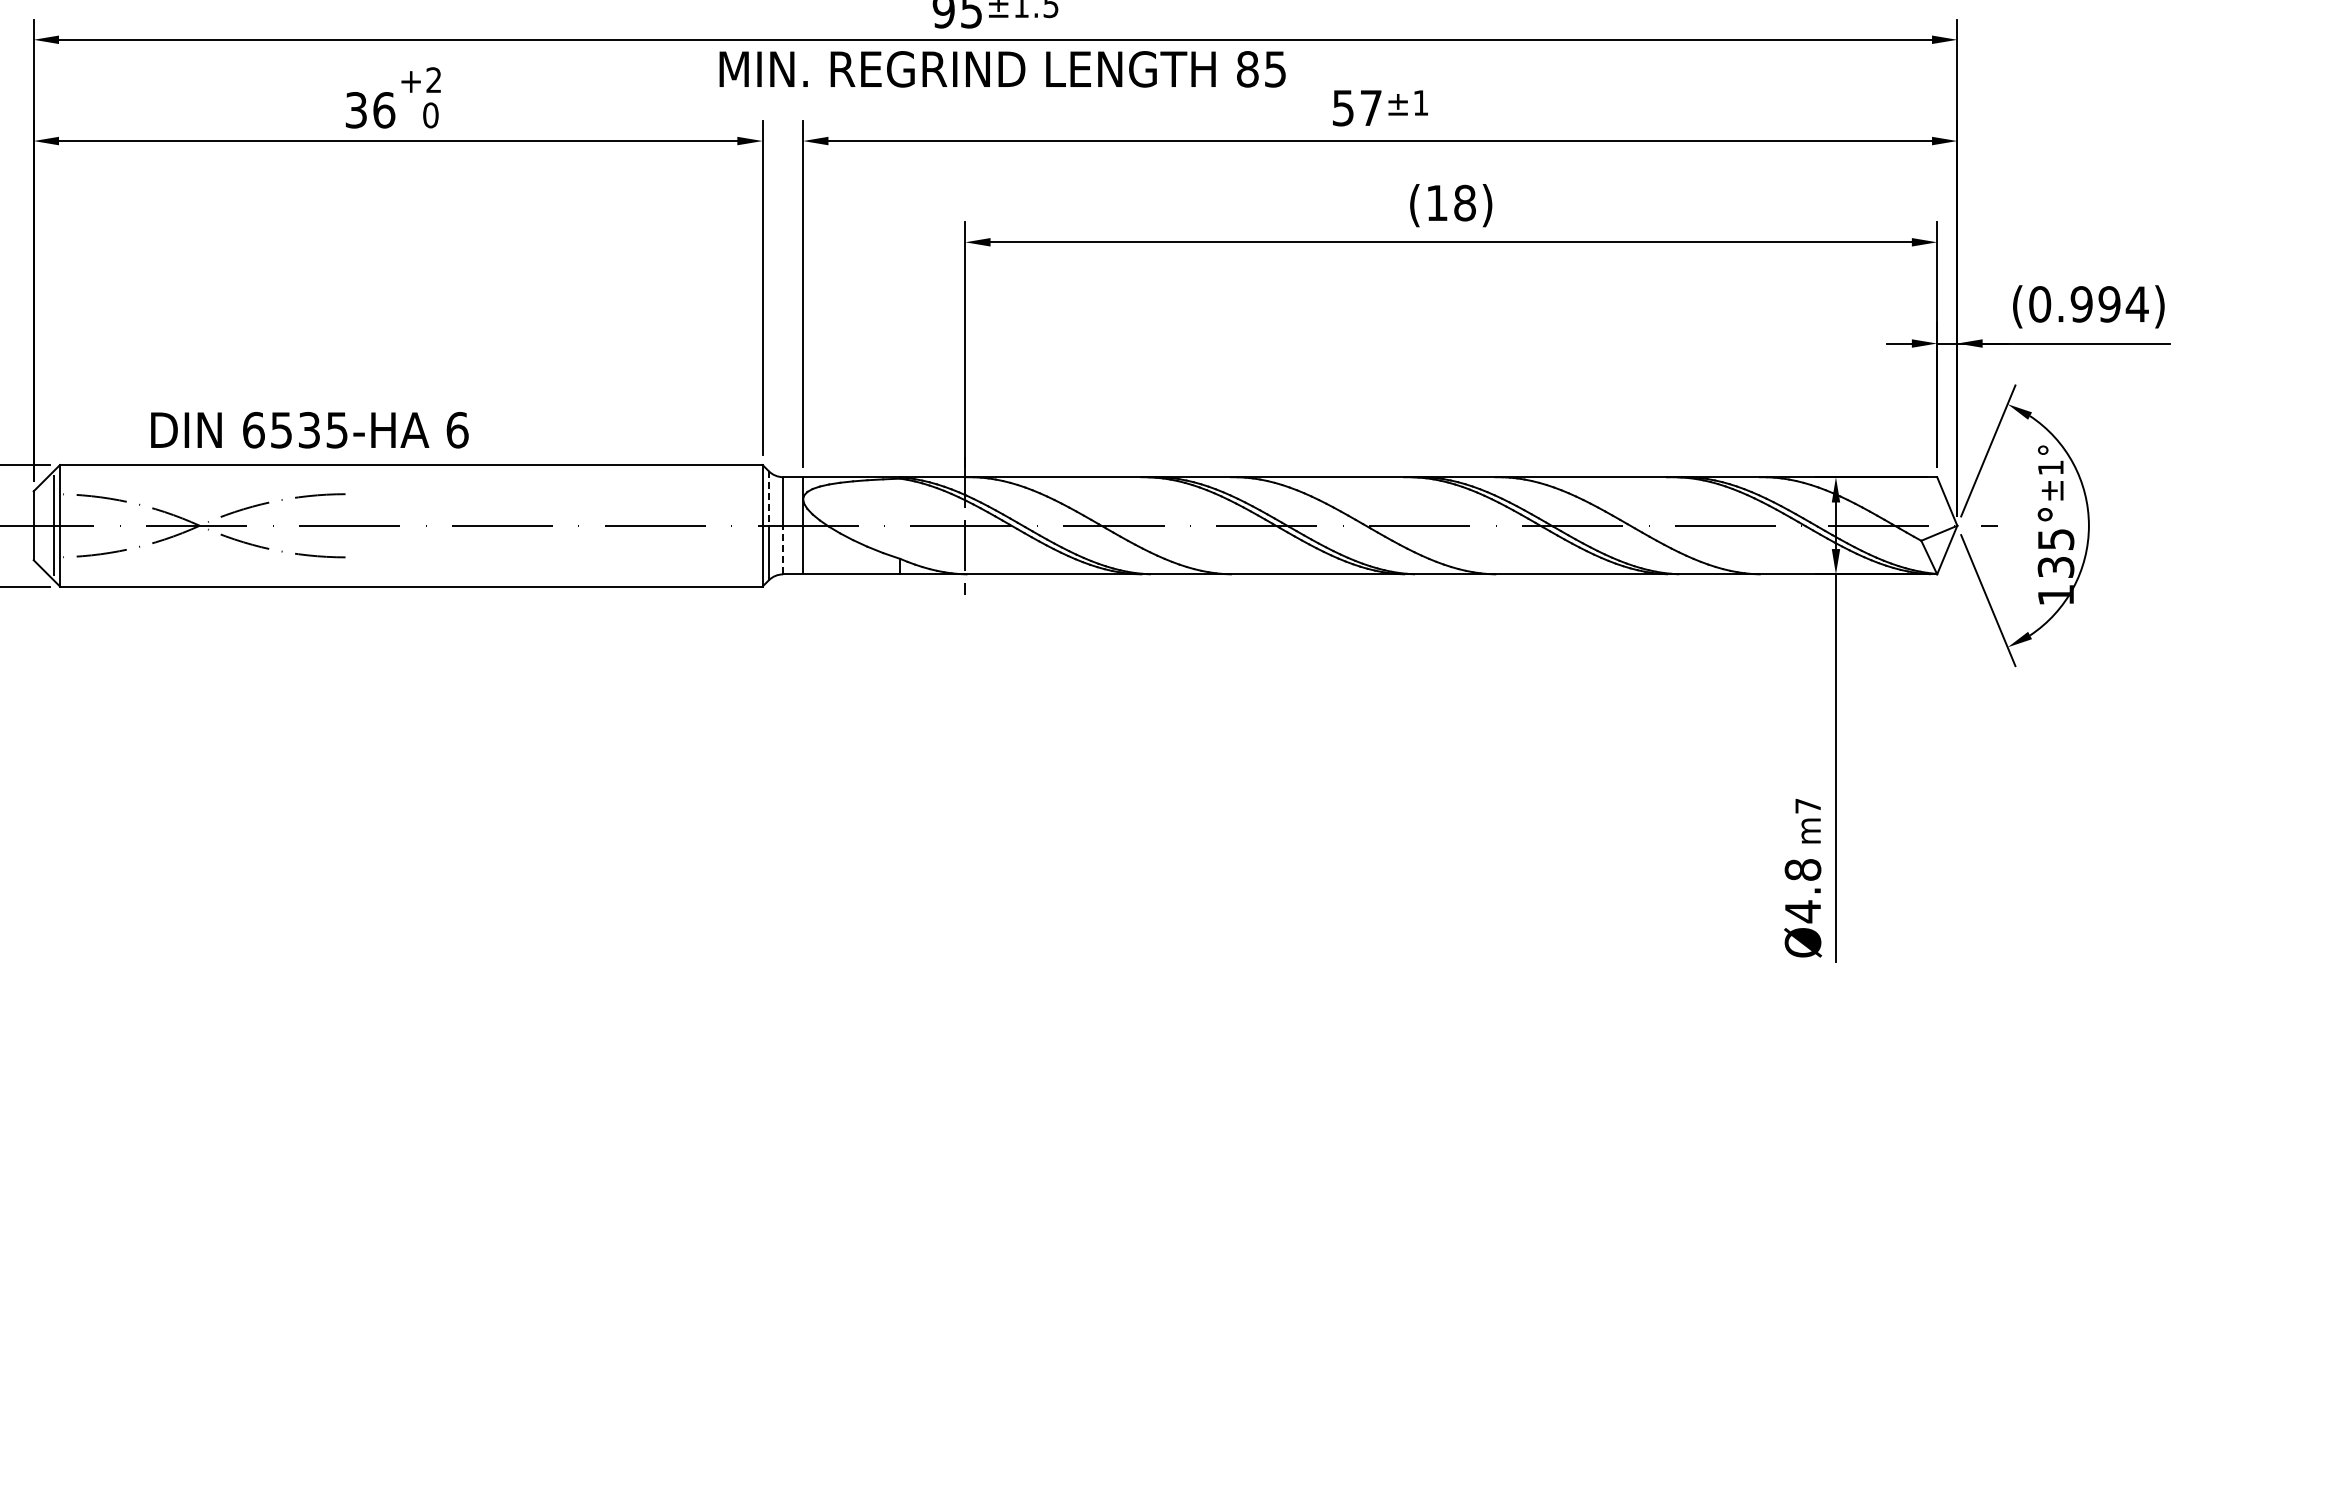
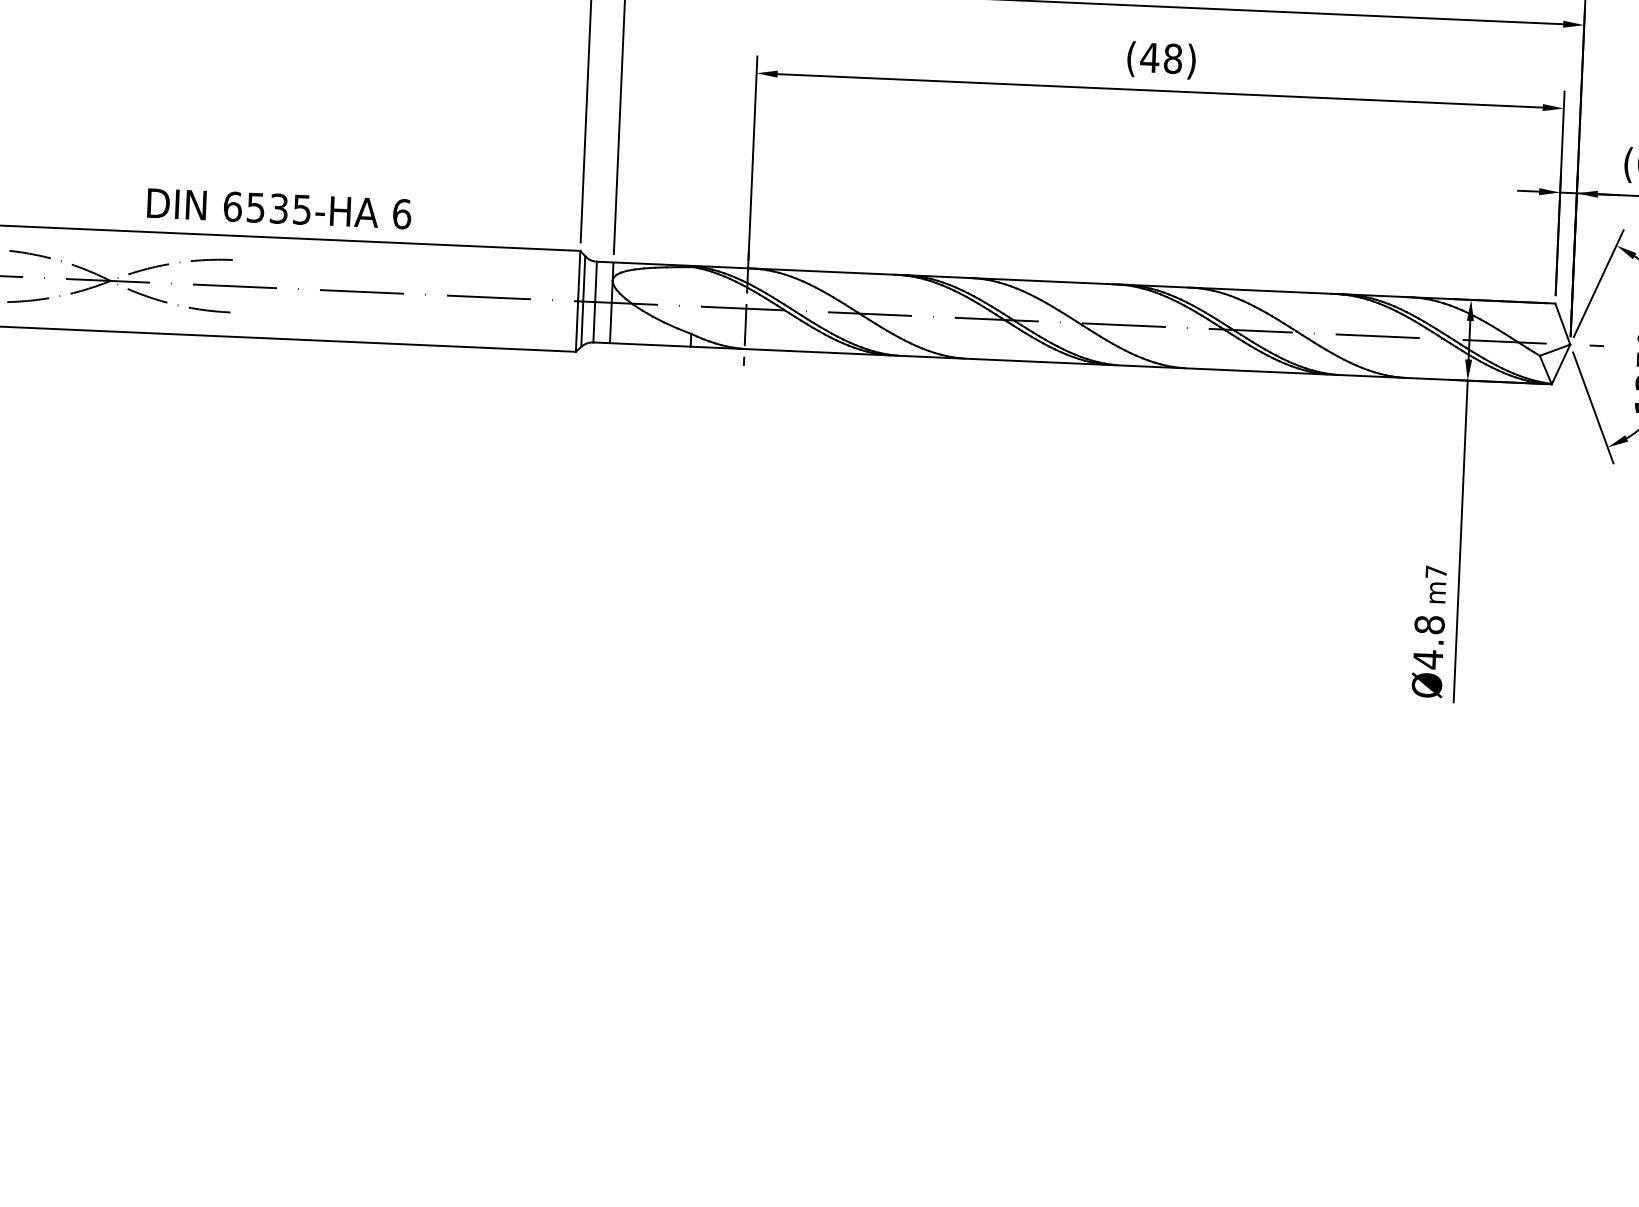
text: (1436, 202) -> (1149, 57), (18) -> (48)
text: (309, 430) -> (279, 209), moved
line: (768, 499) -> (583, 279), dashed -> solid
line: (783, 549) -> (594, 321), dashed -> solid

